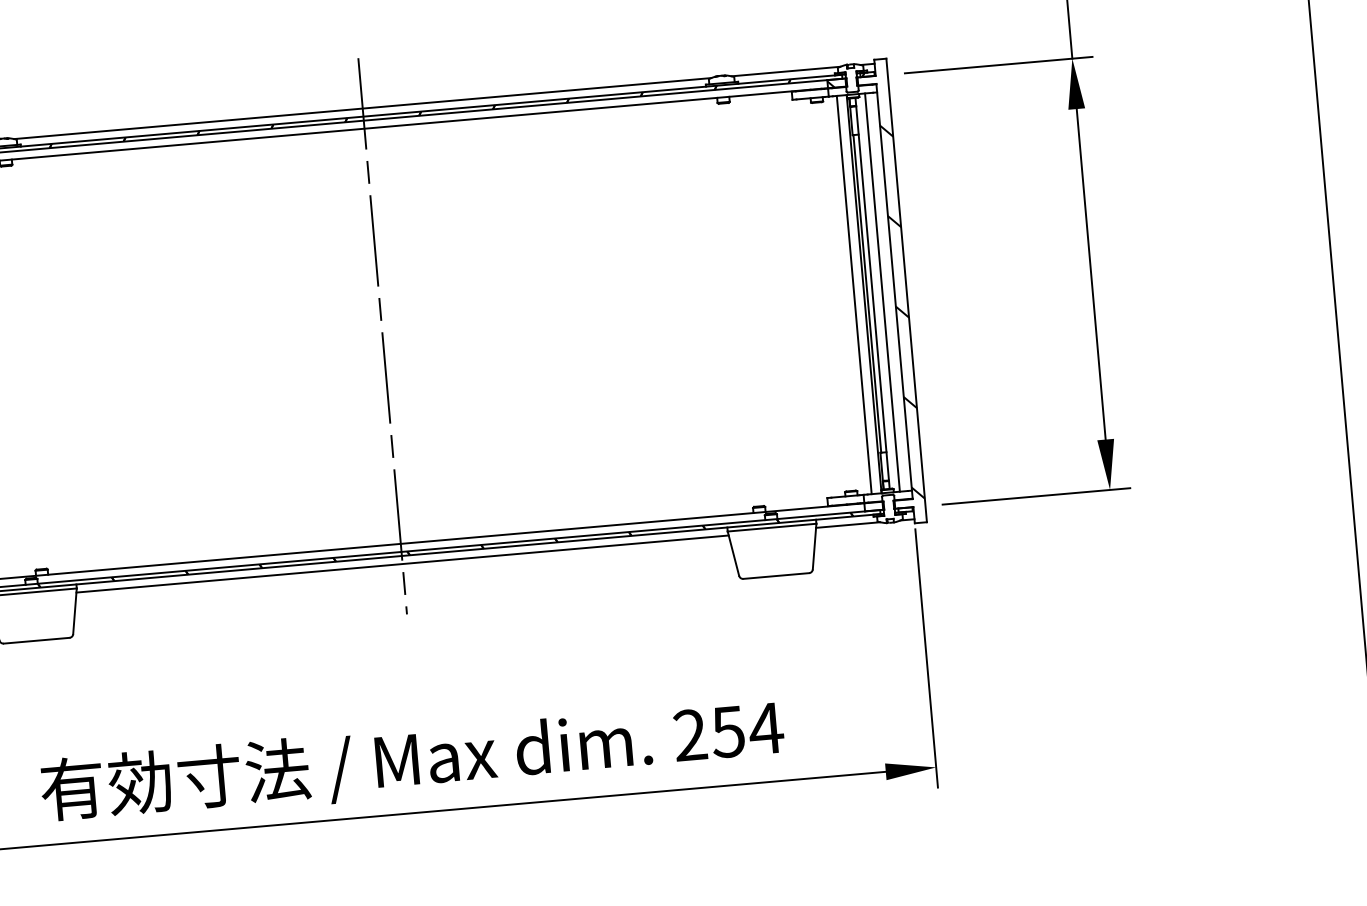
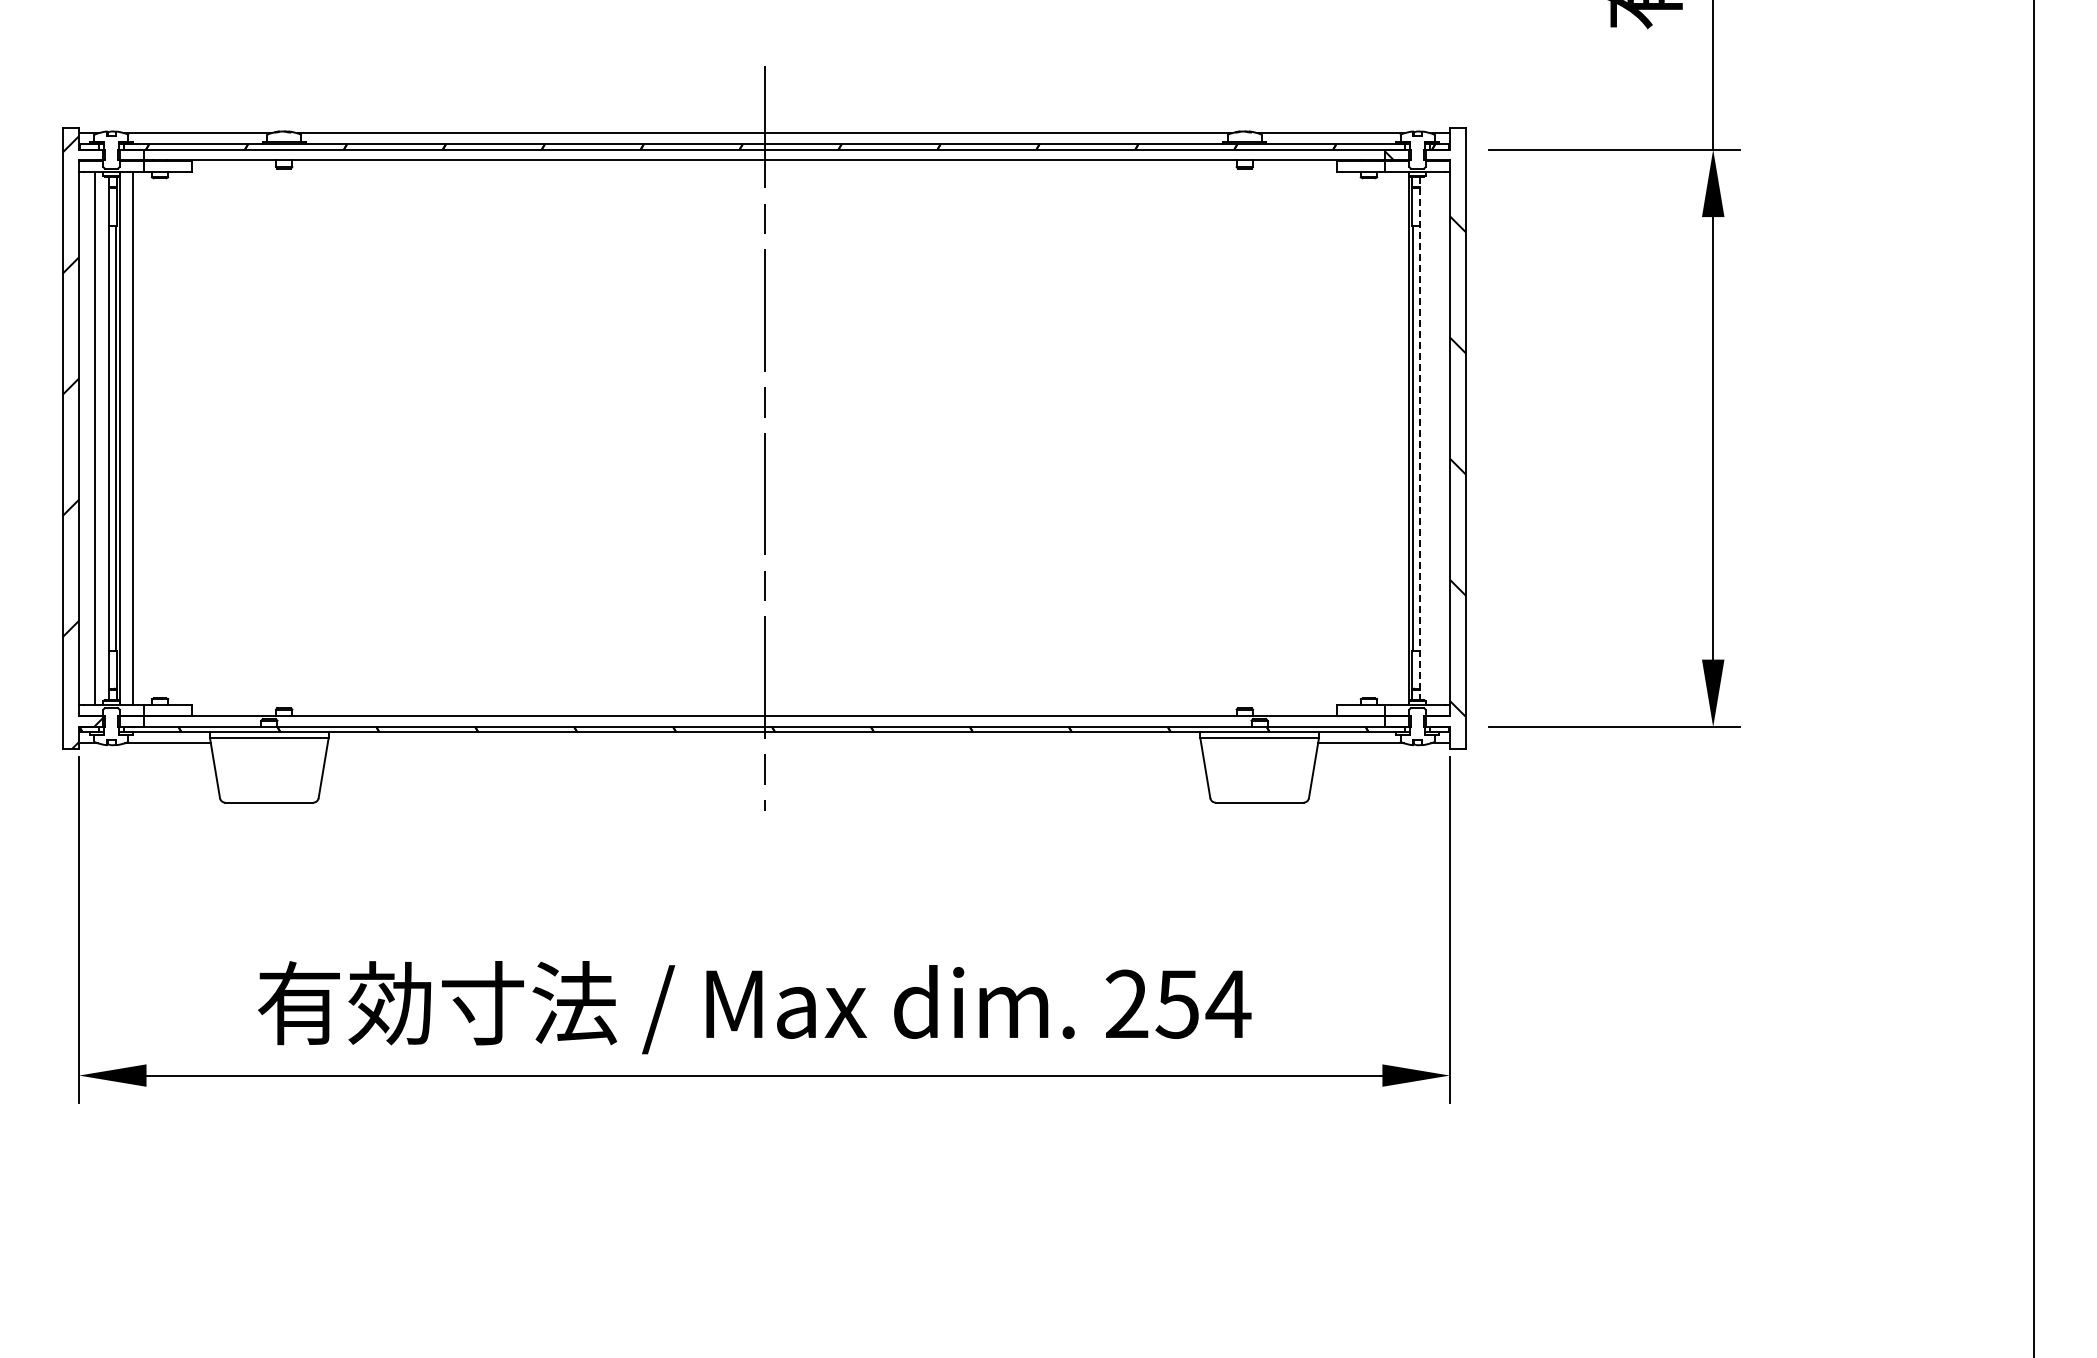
line: (882, 291) -> (1433, 437), removed
line: (872, 293) -> (1420, 438), solid -> dashed
line: (853, 294) -> (1395, 437), removed
line: (402, 564) -> (764, 743), removed

